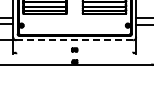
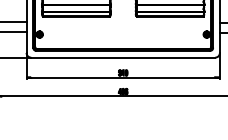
line: (74, 40) -> (122, 57), dashed -> solid
line: (74, 52) -> (122, 76), added

